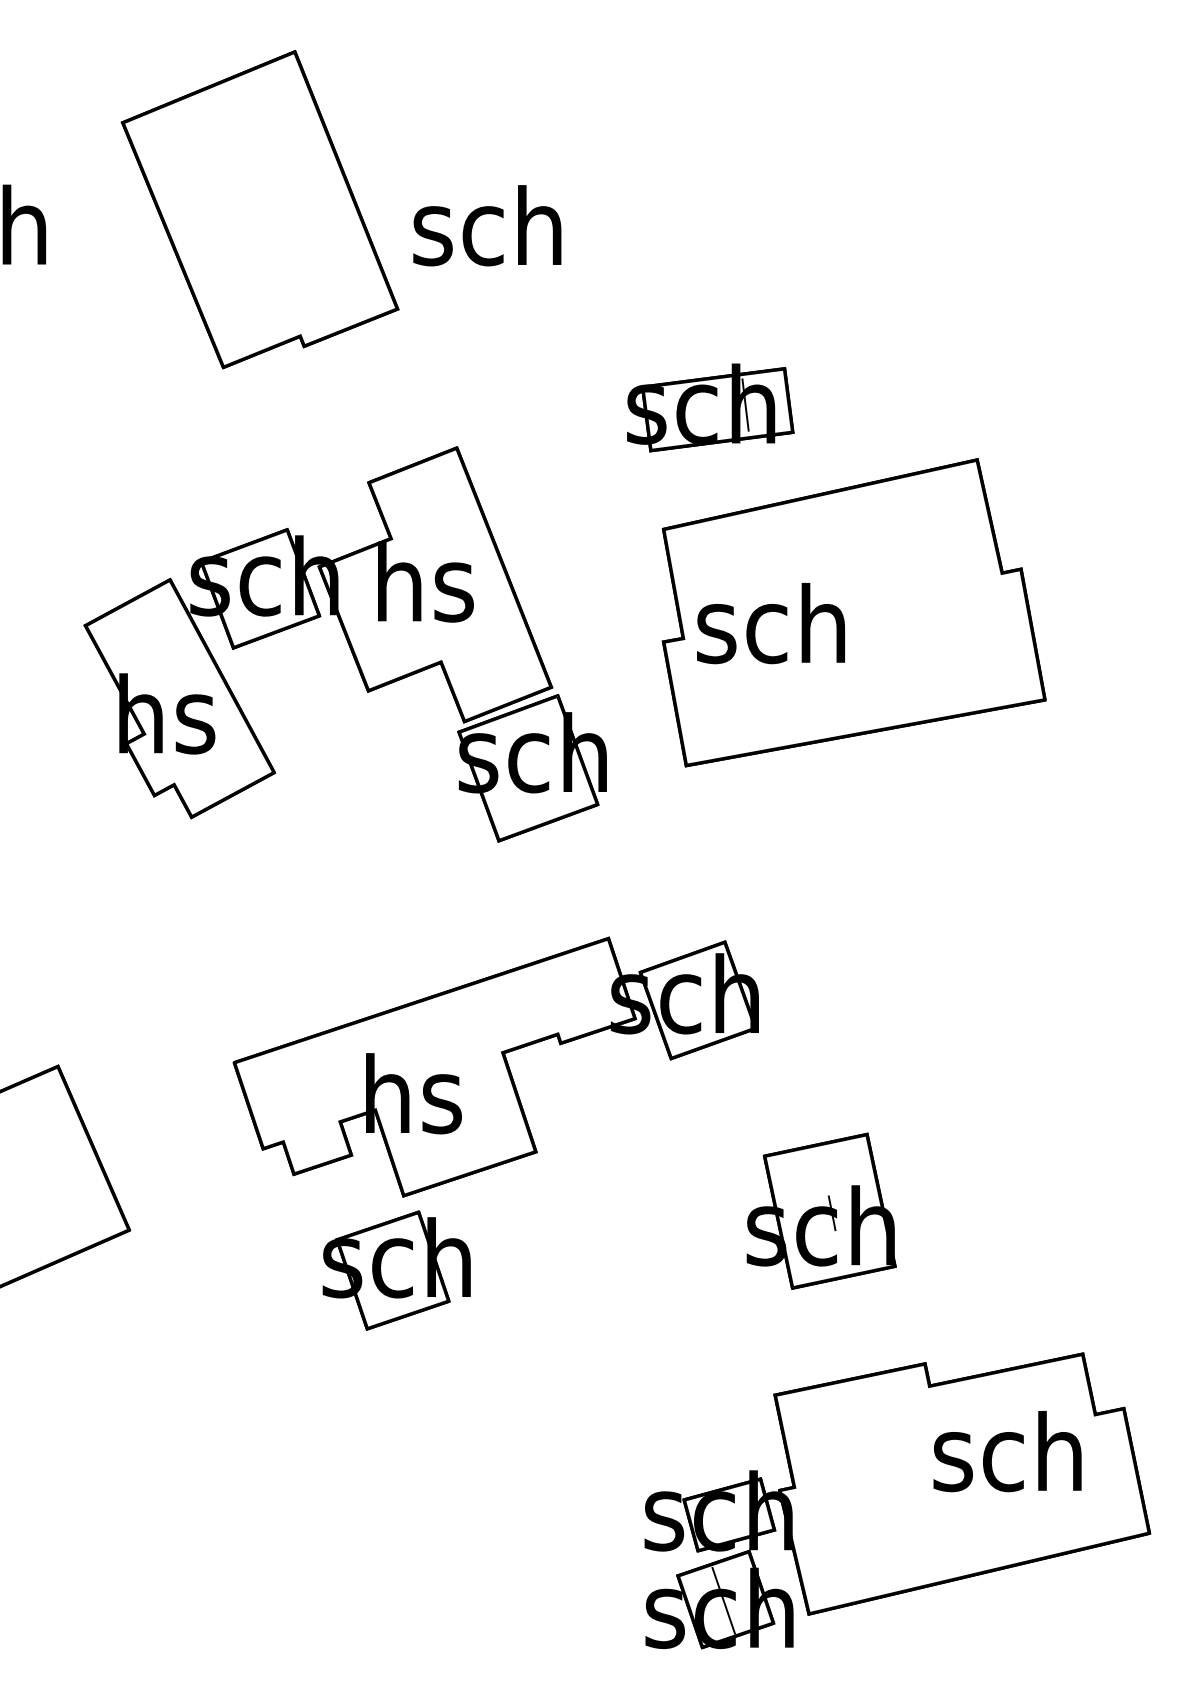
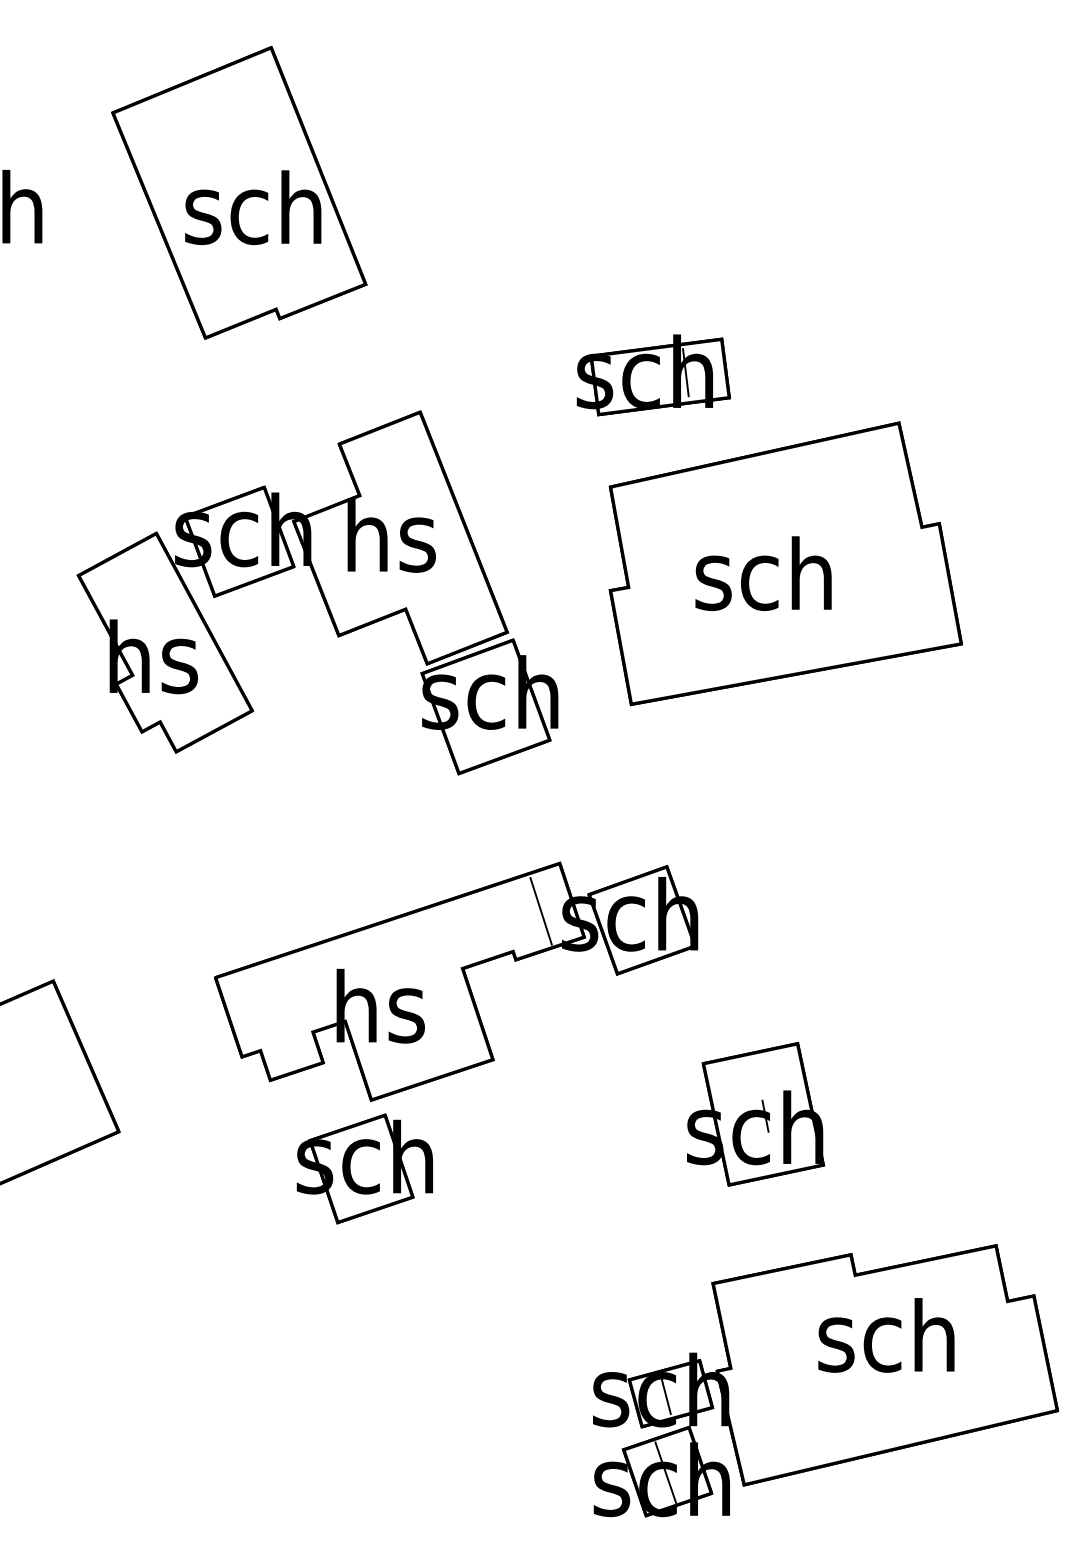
text: (487, 225) -> (253, 207), moved
text: (770, 623) -> (763, 573), moved
line: (587, 990) -> (540, 911), added
text: (1007, 1451) -> (886, 1335), moved
line: (723, 1516) -> (665, 1395), added

